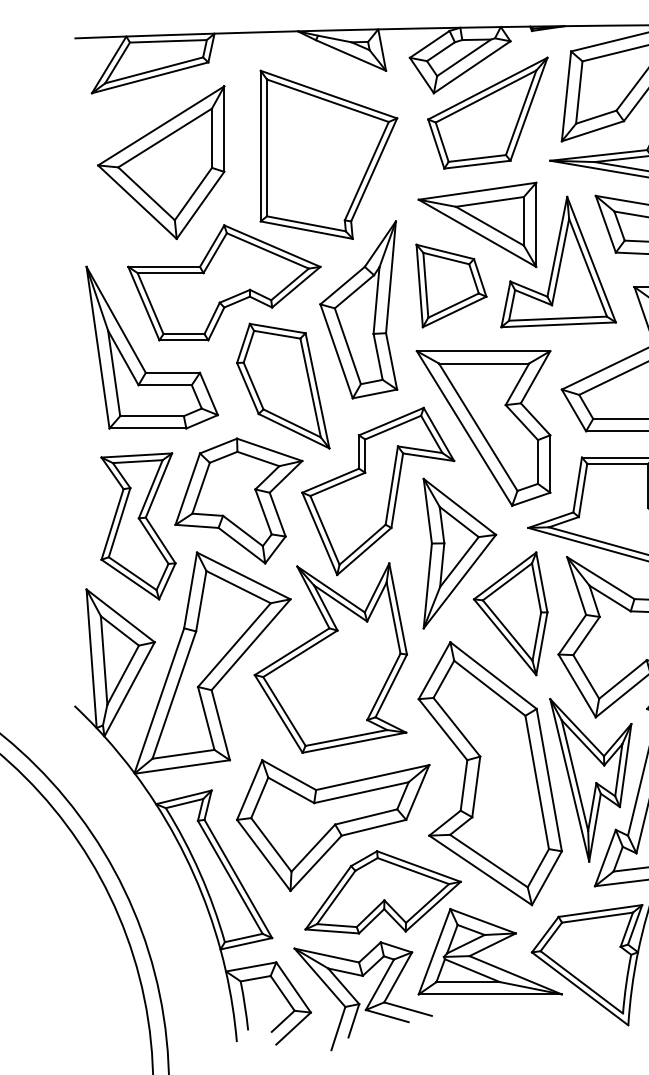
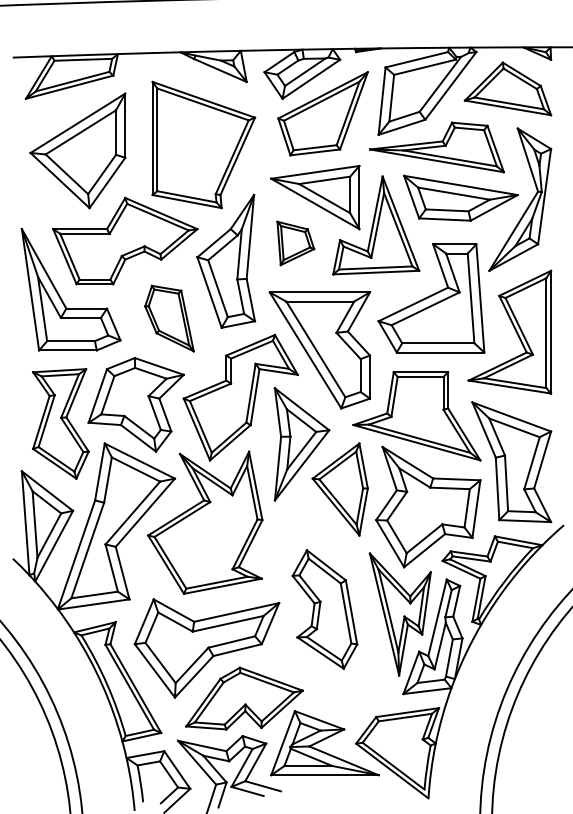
part: (451, 286) -> (295, 243), size x0.7
part: (283, 385) -> (169, 318), size x0.7
part: (489, 773) -> (324, 609), size x0.6

